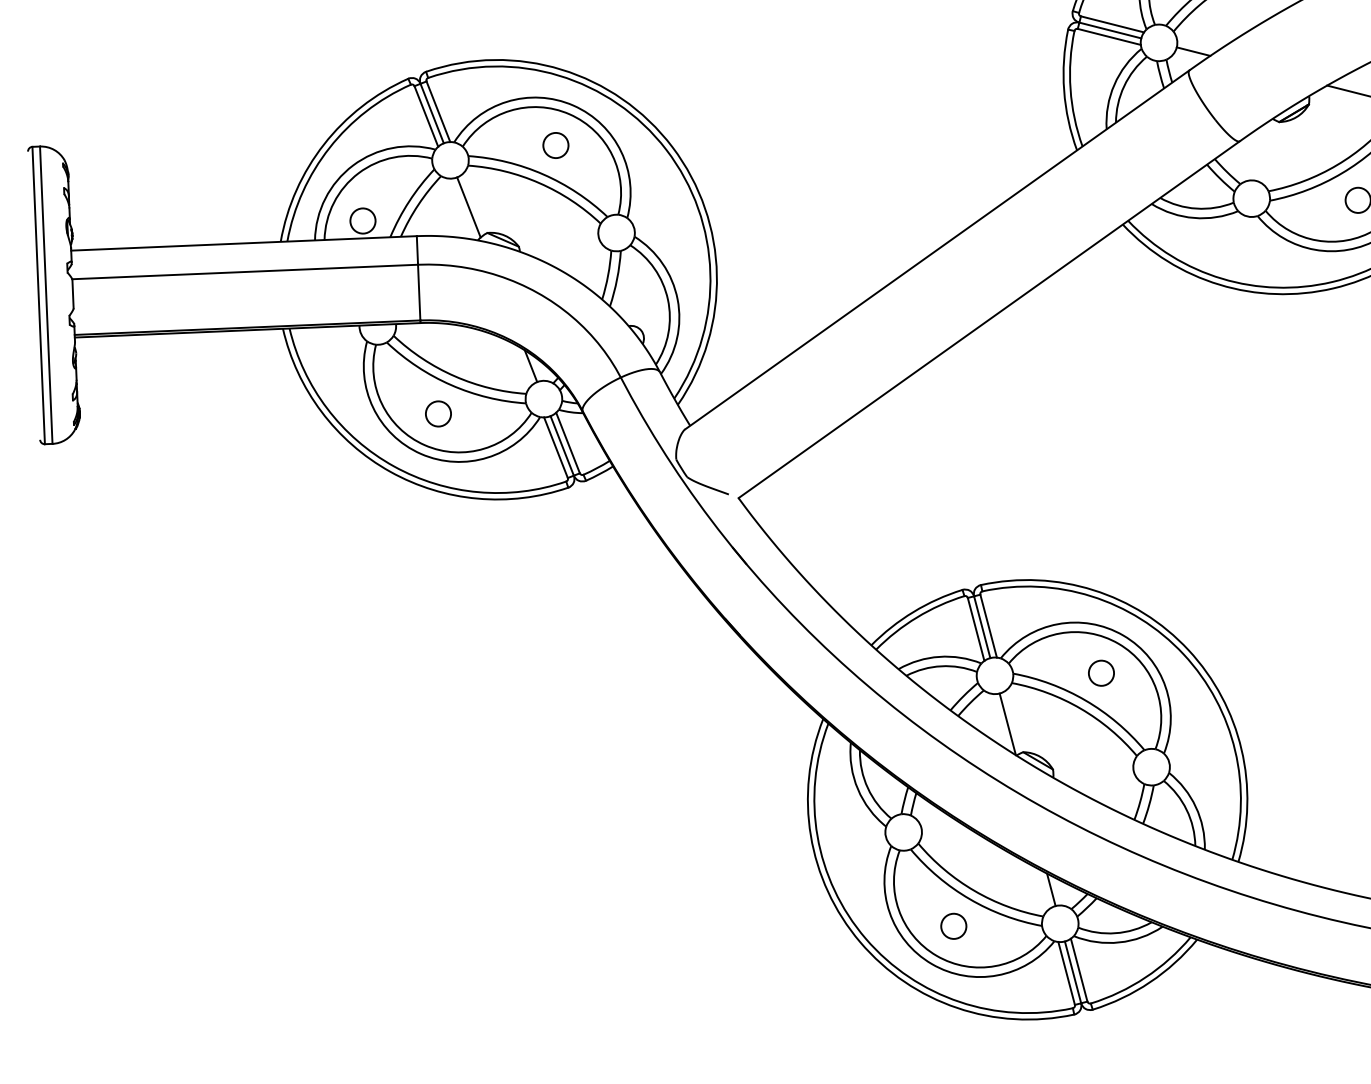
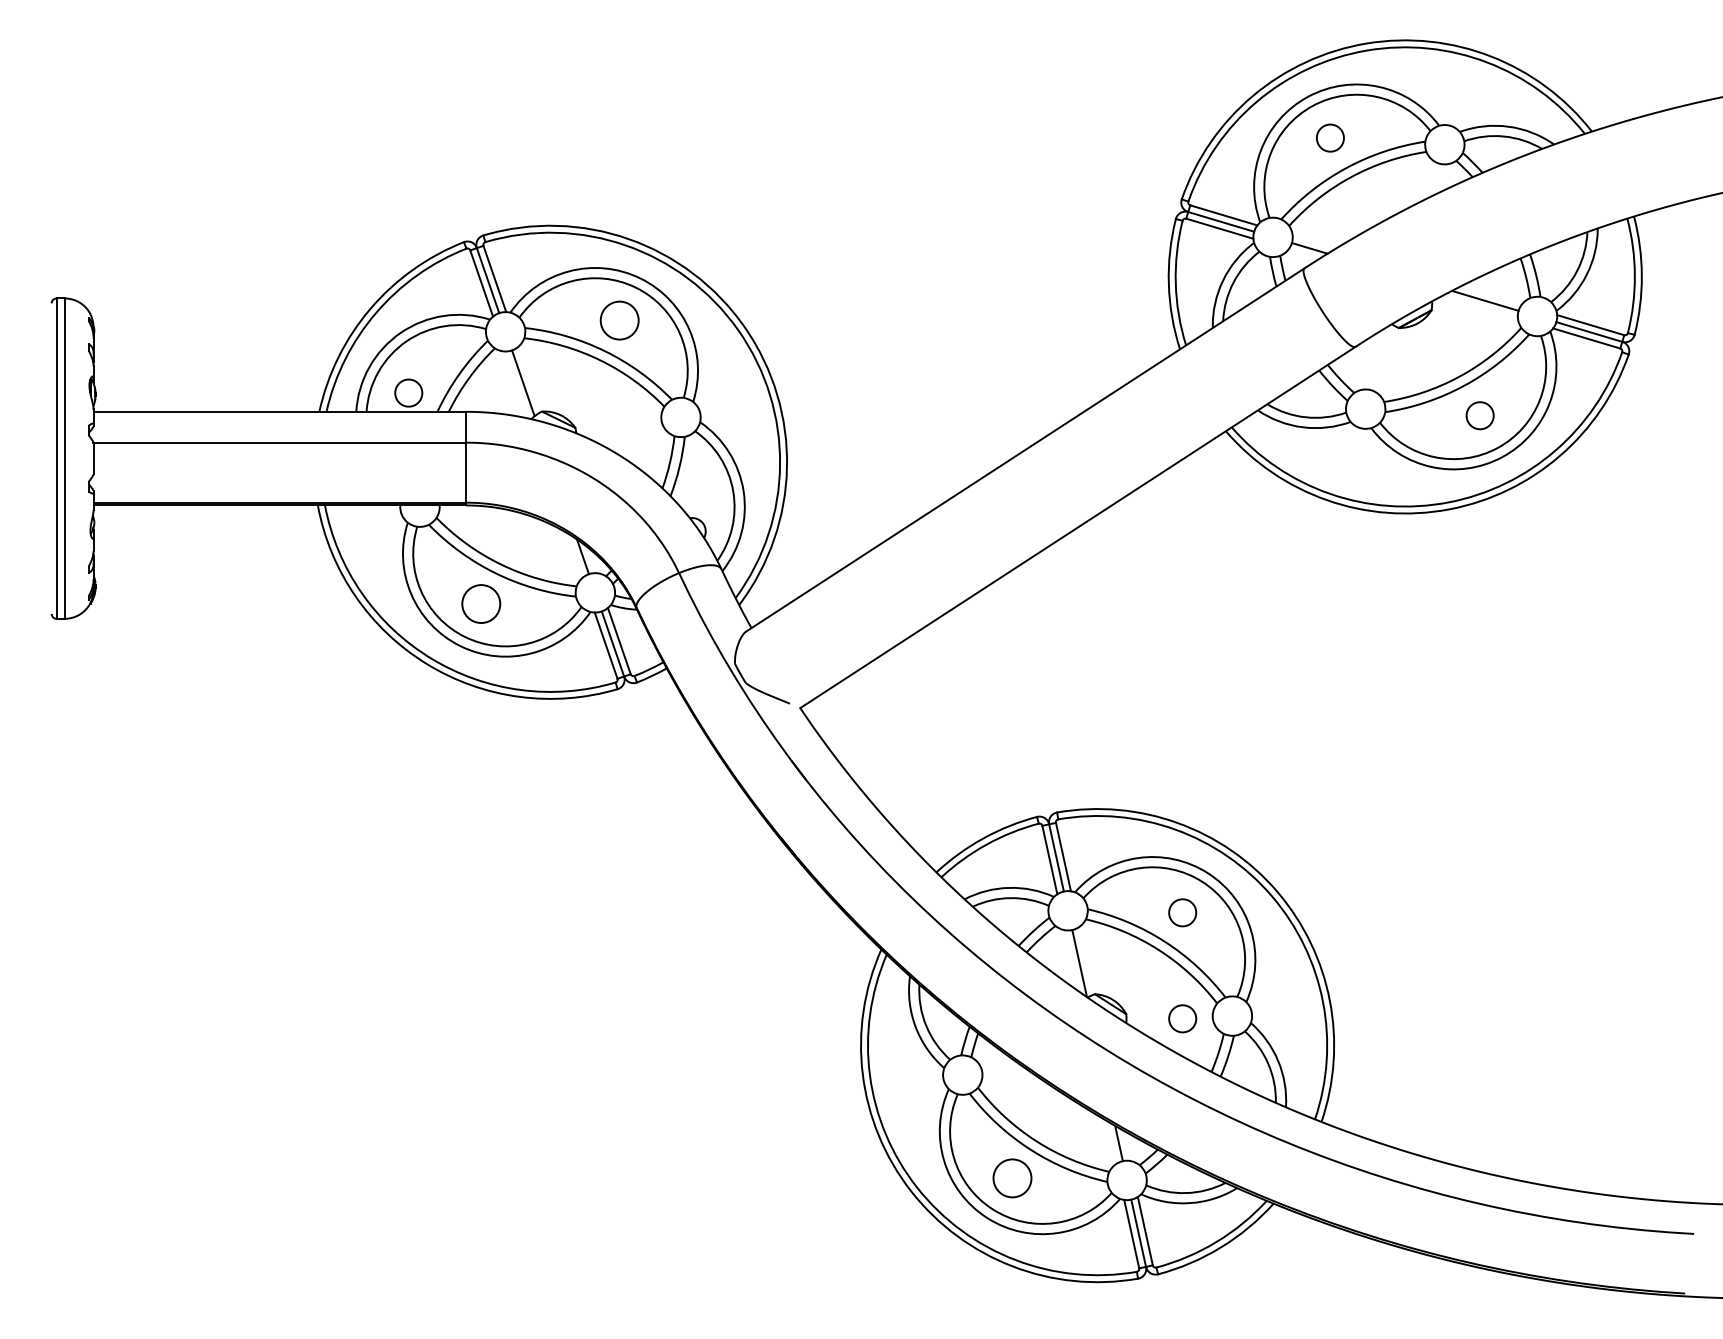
circle: (555, 145) -> (619, 320), size x1.4
circle: (437, 413) -> (480, 603), size x1.4
circle: (1105, 771) -> (1182, 1018), added
circle: (953, 925) -> (1012, 1177), size x1.4

